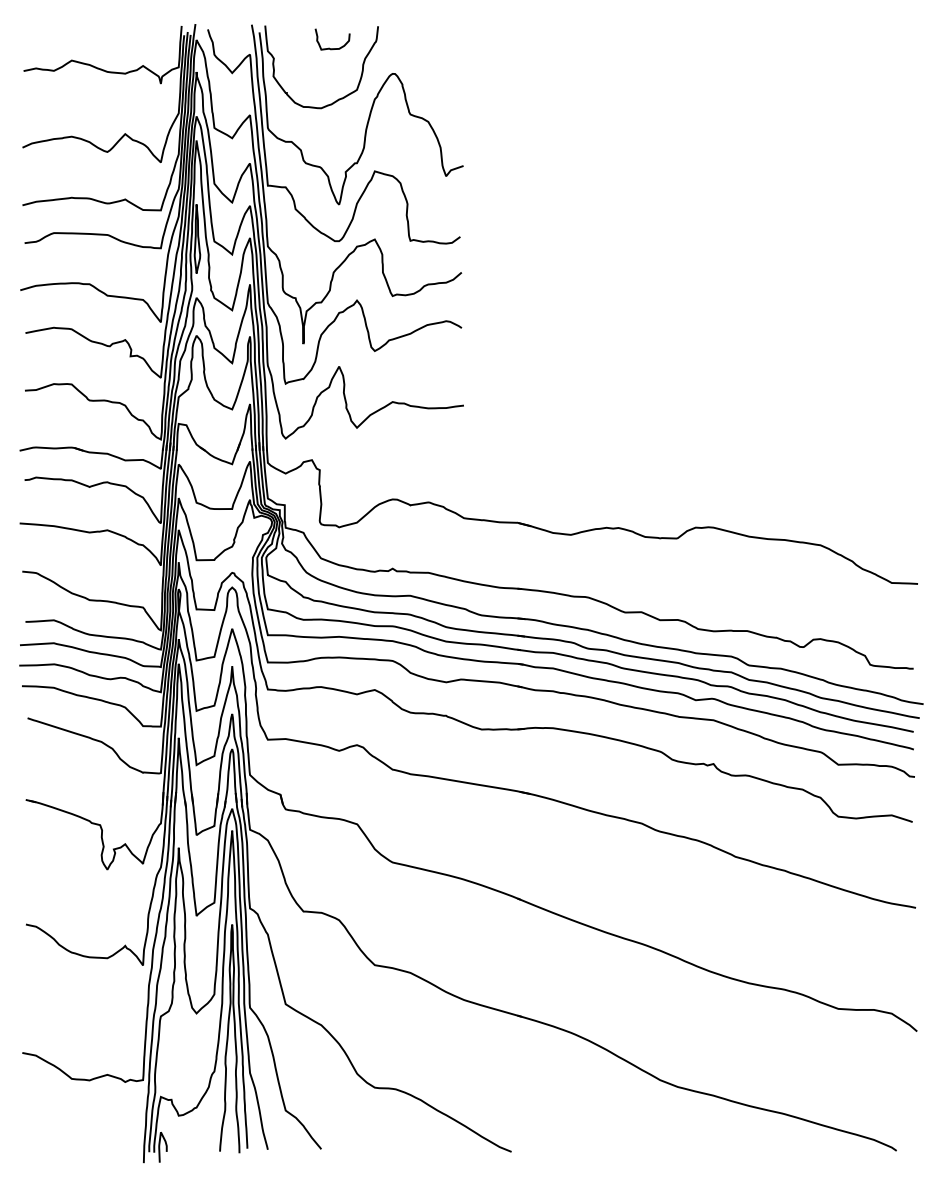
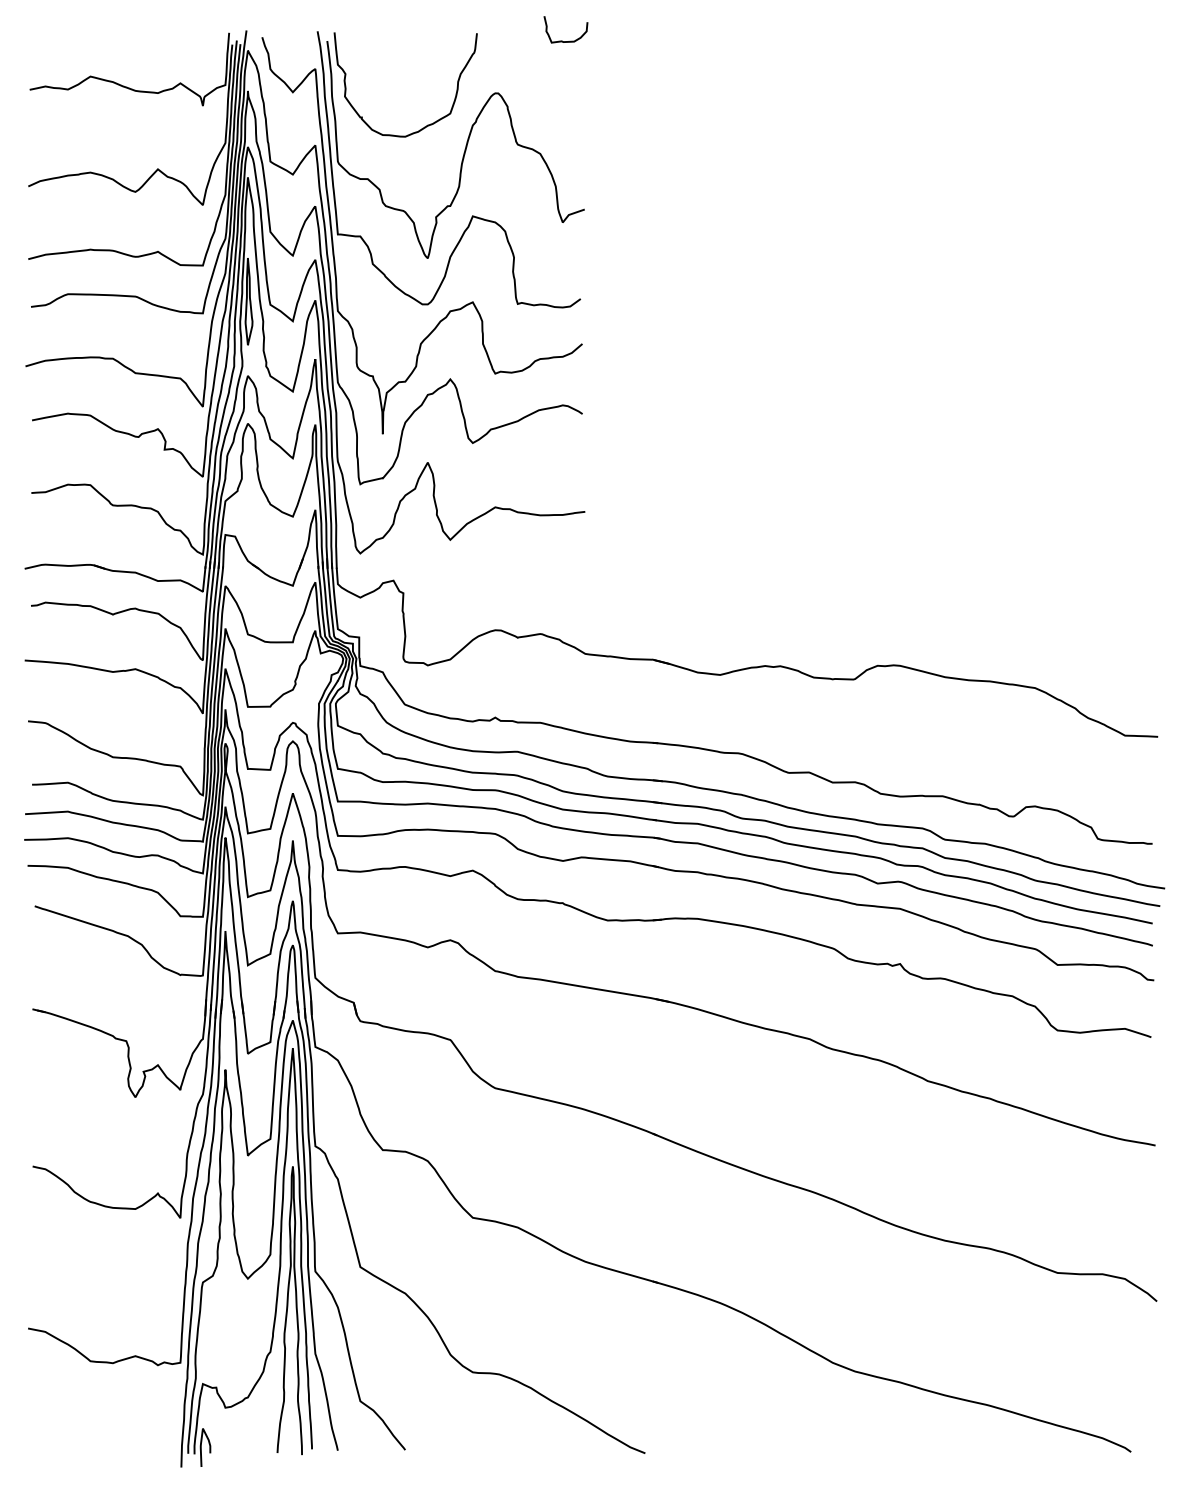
curve: (329, 47) -> (561, 39), moved

